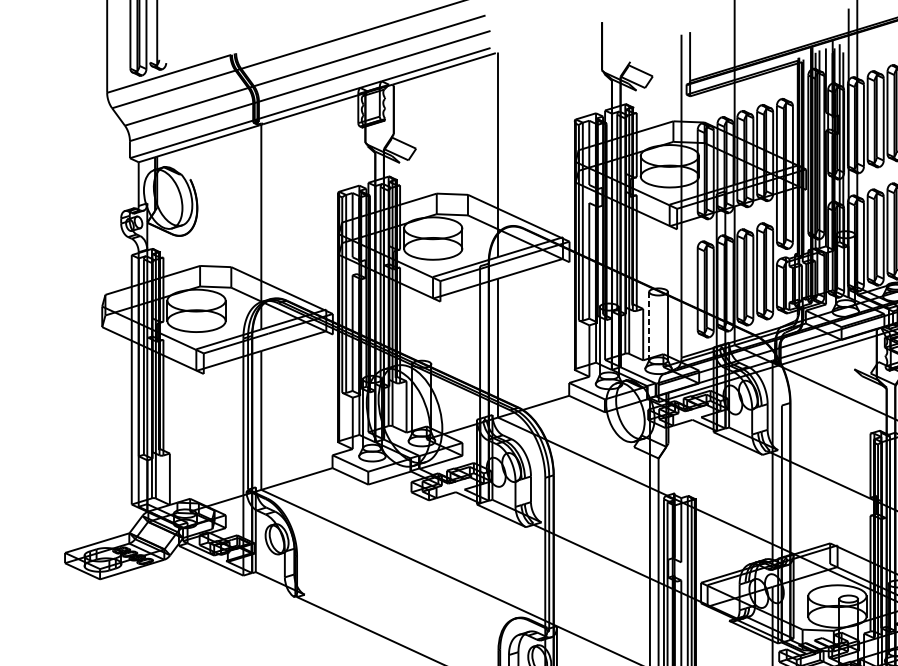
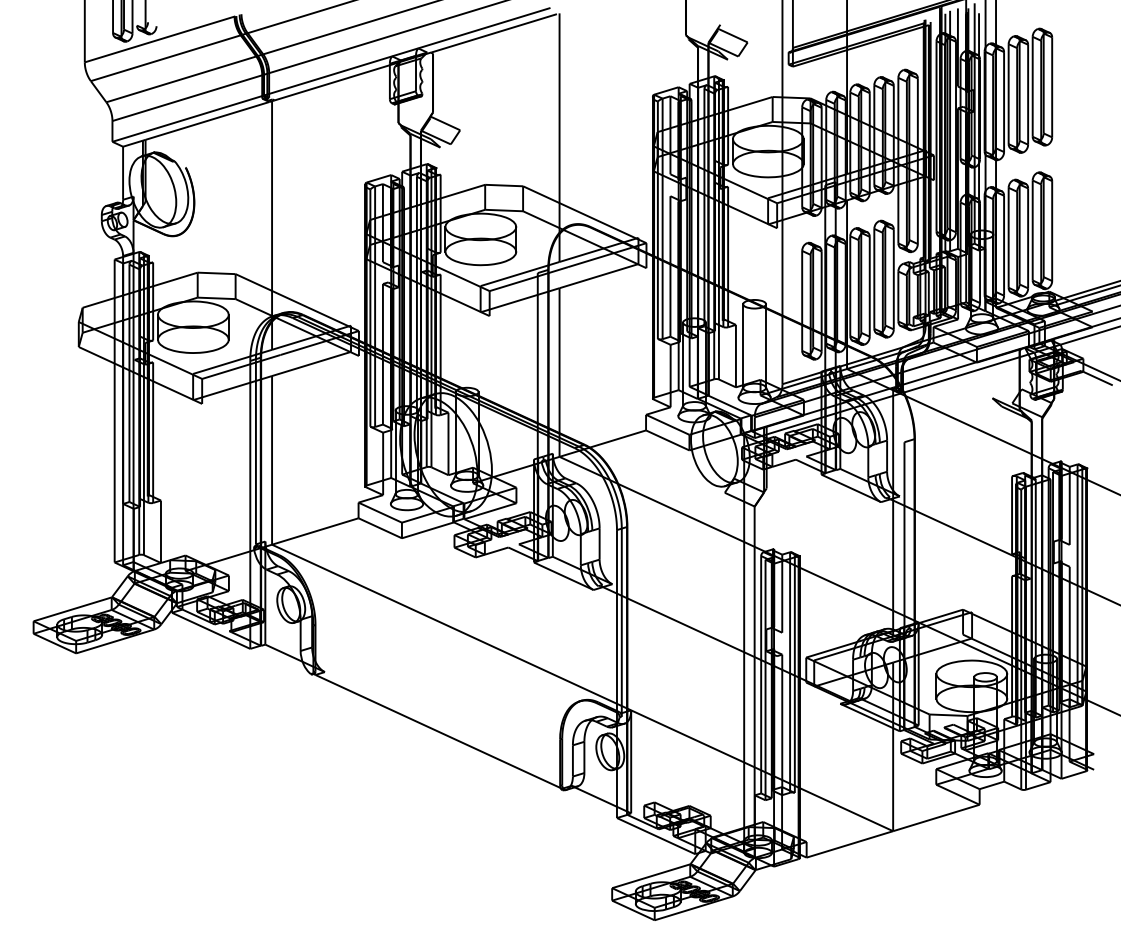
line: (649, 326) -> (743, 346), dashed -> solid

